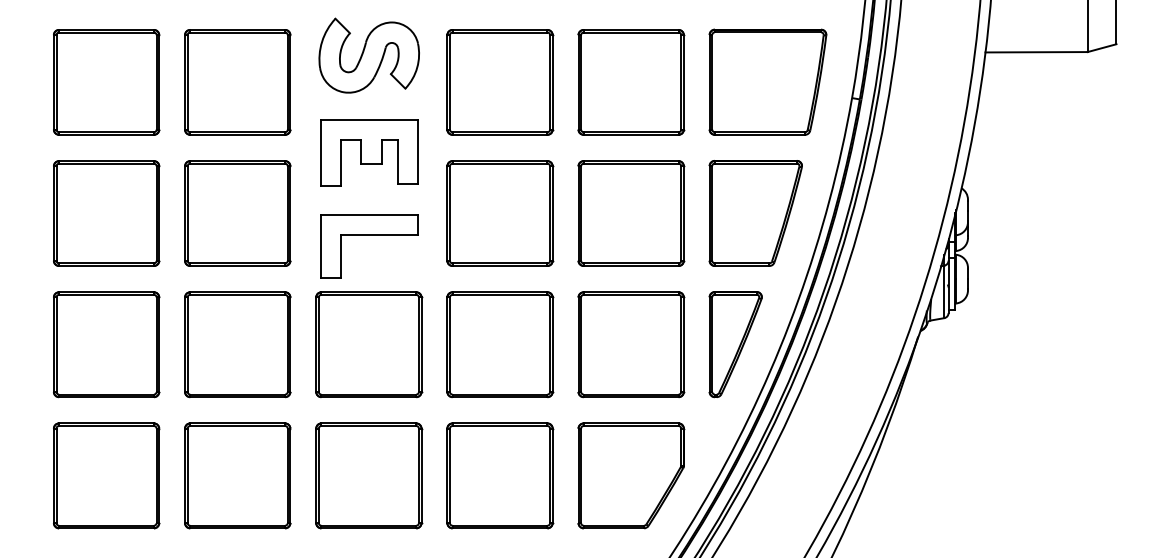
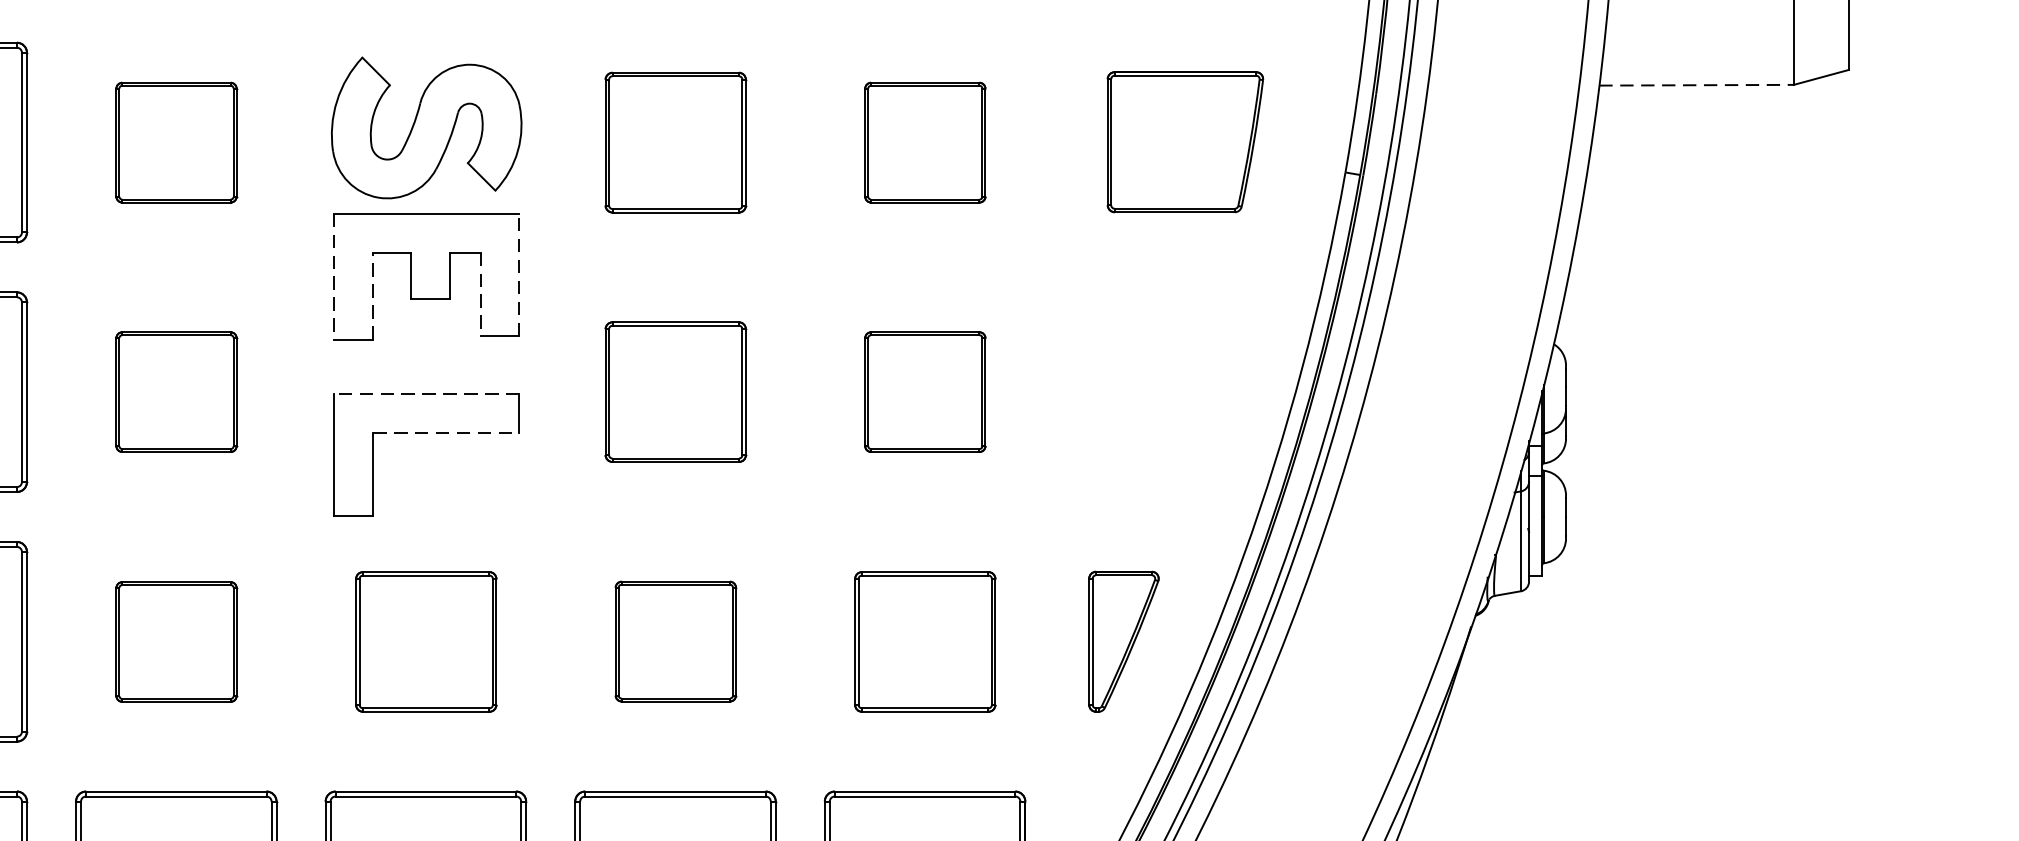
line: (1037, 52) -> (1698, 85), solid -> dashed
part: (368, 55) -> (425, 127), moved
part: (767, 81) -> (1184, 140), size x0.7
part: (237, 82) -> (175, 142), size x0.6
part: (500, 82) -> (676, 142), size x0.7
part: (631, 82) -> (925, 142), size x0.6
line: (418, 151) -> (520, 274), solid -> dashed
line: (320, 153) -> (333, 277), solid -> dashed
line: (397, 162) -> (480, 295), solid -> dashed
line: (341, 163) -> (373, 296), solid -> dashed
part: (237, 213) -> (175, 392), size x0.6
part: (500, 213) -> (676, 392), size x0.7
part: (631, 213) -> (925, 392), size x0.6
part: (755, 213) -> (1161, 392), removed
line: (369, 214) -> (427, 393), solid -> dashed
line: (380, 235) -> (448, 433), solid -> dashed
part: (237, 344) -> (175, 641), size x0.6
part: (369, 344) -> (427, 641), size x0.7
part: (500, 344) -> (676, 641), size x0.6
part: (631, 344) -> (925, 641), size x0.7
part: (735, 344) -> (1123, 641), size x0.7

